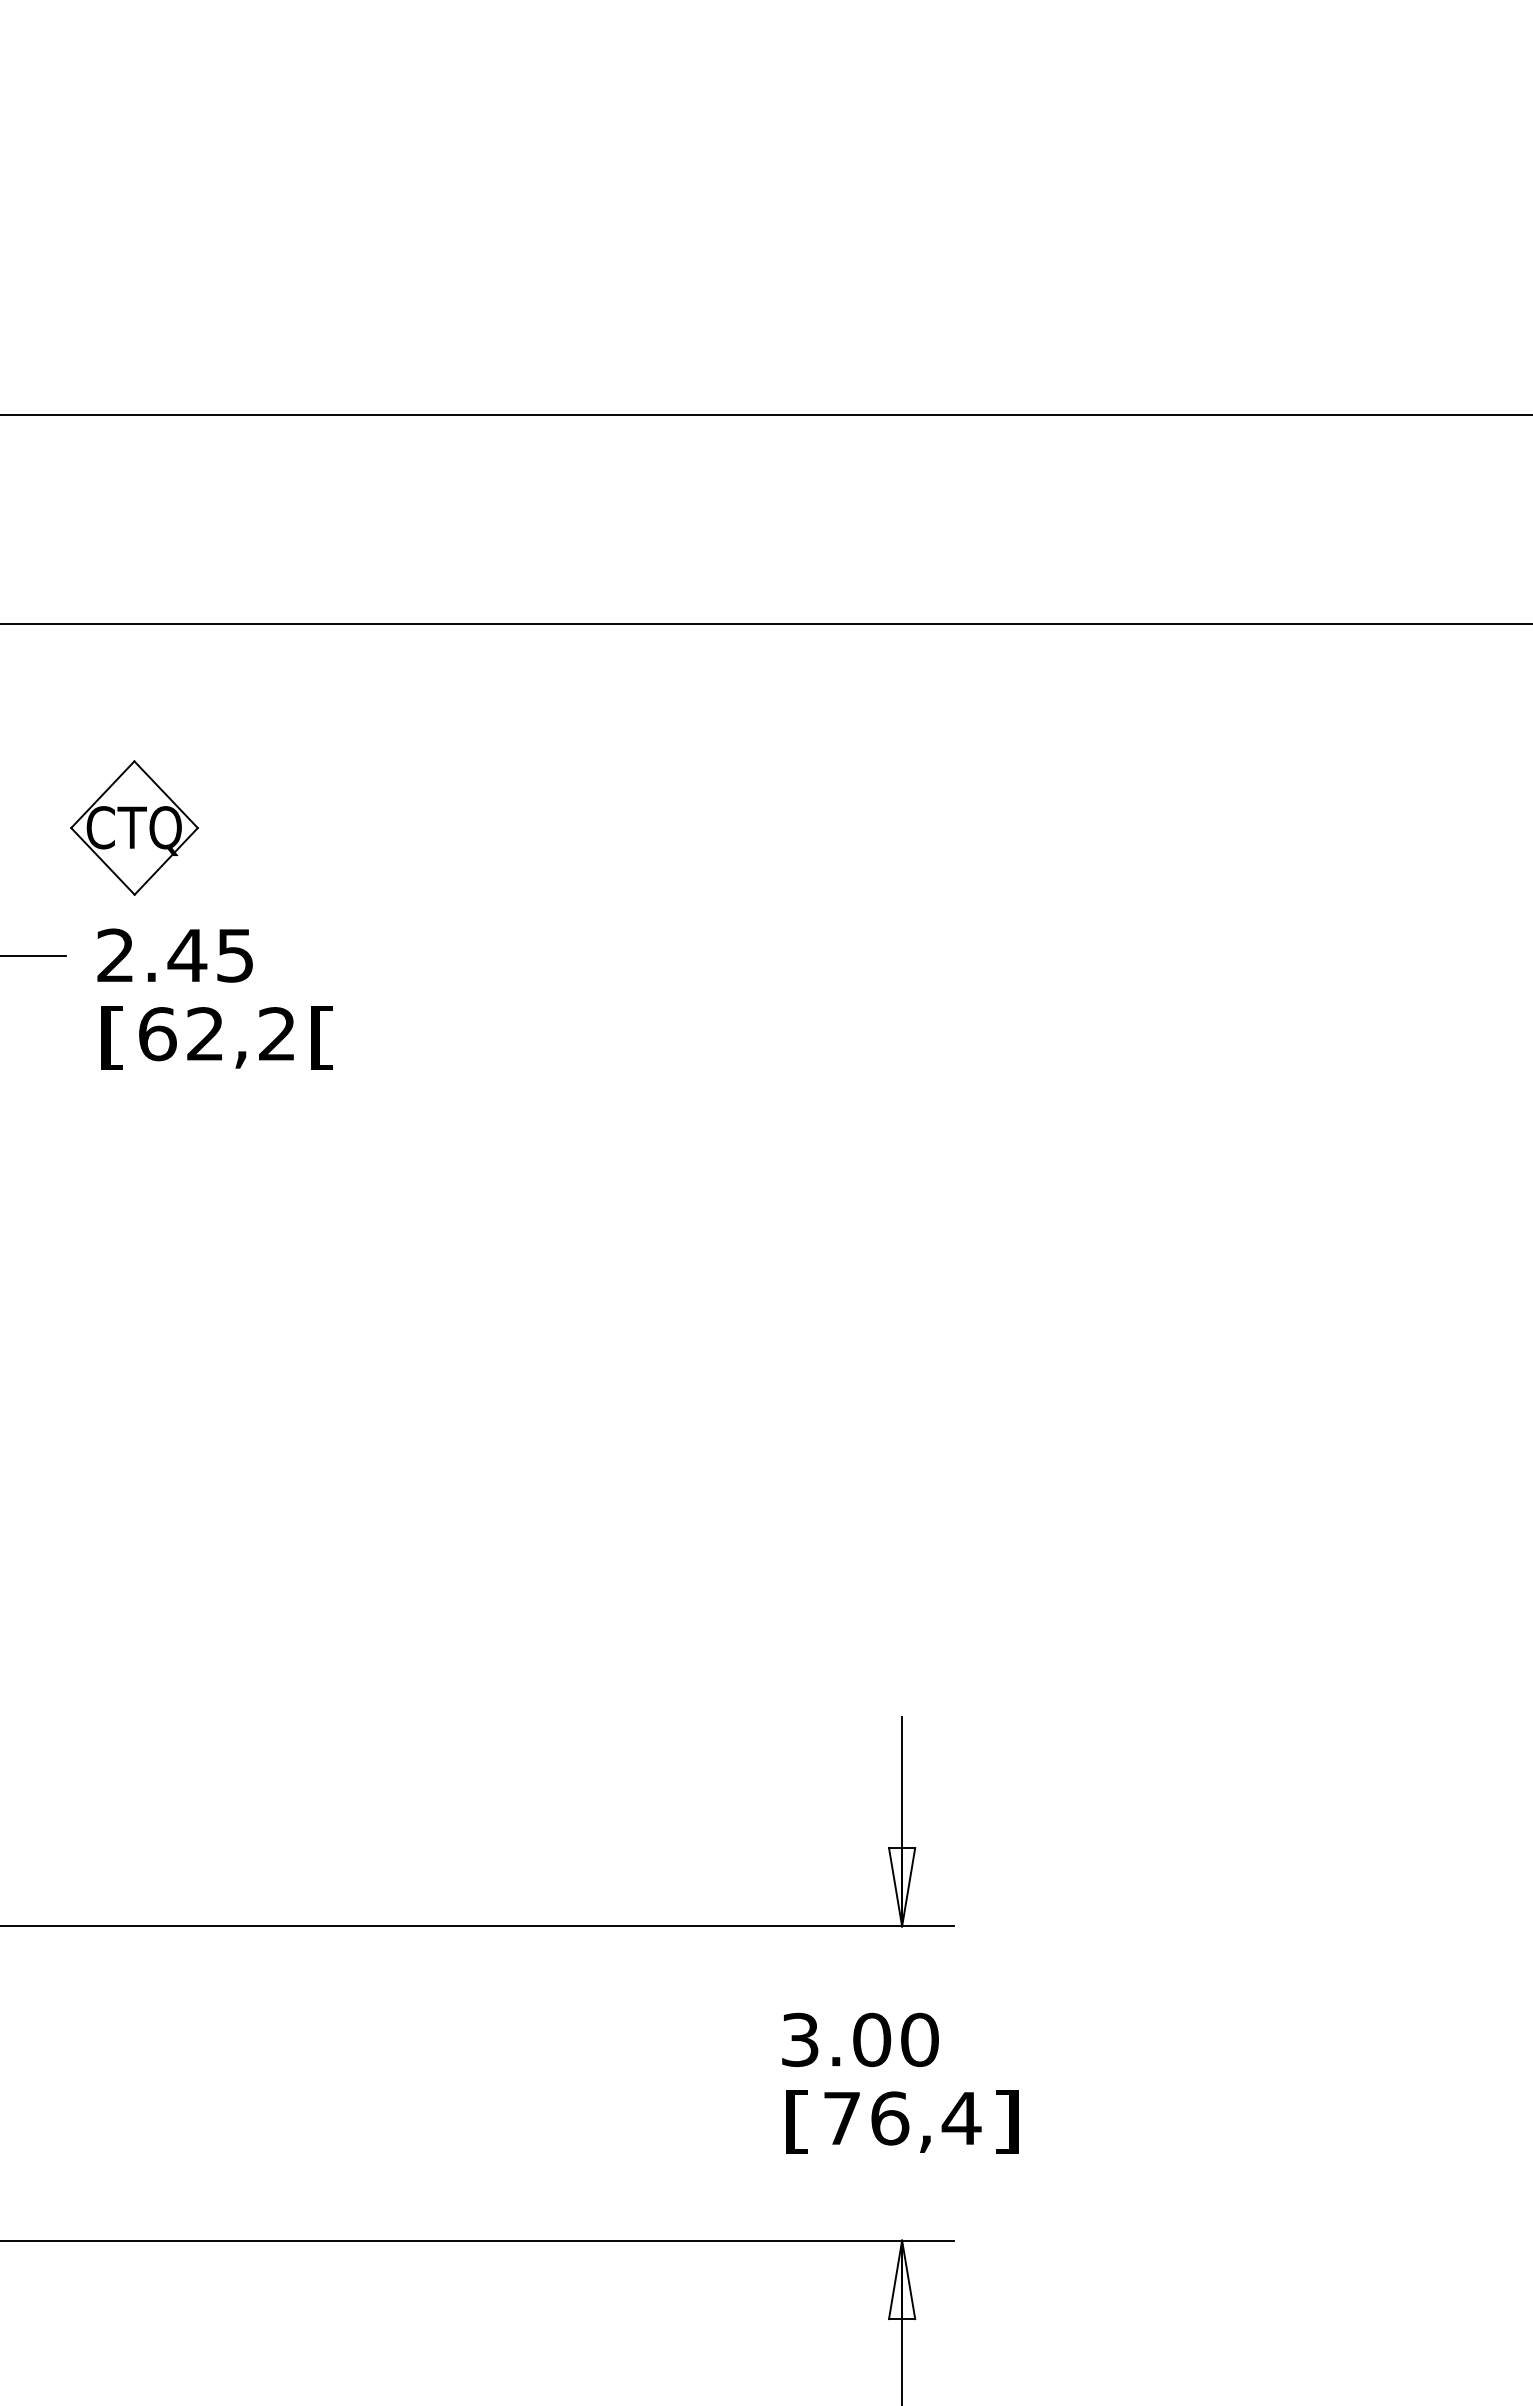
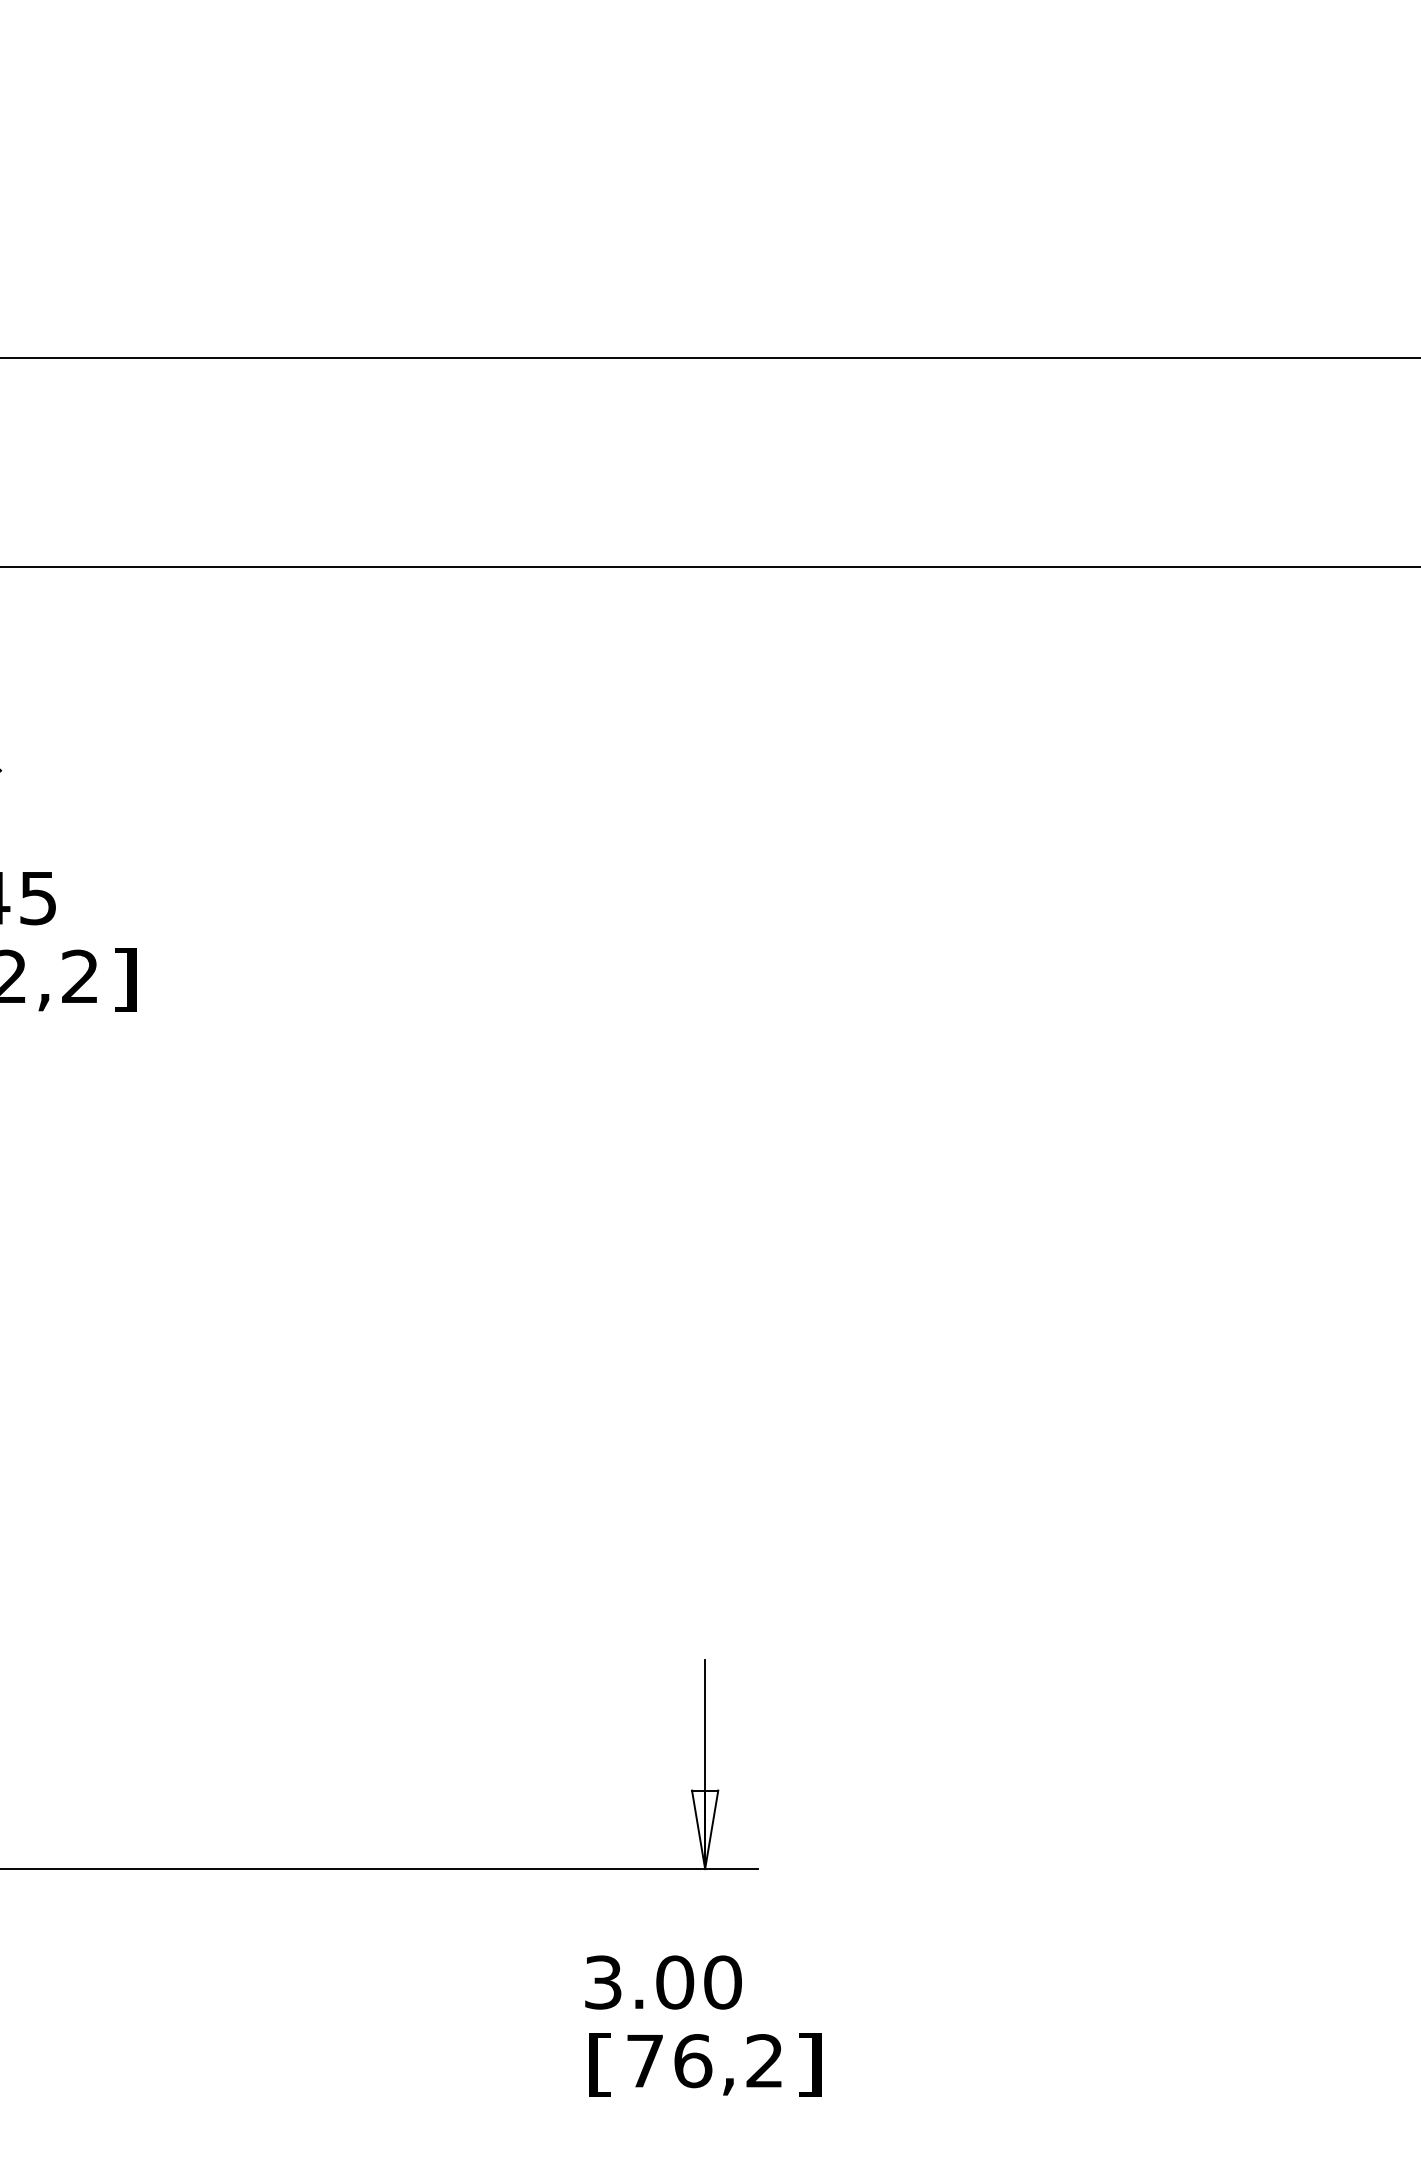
text: (322, 1037) -> (125, 980), [ -> ]
text: (961, 2117) -> (764, 2060), 76,4 -> 76,2

